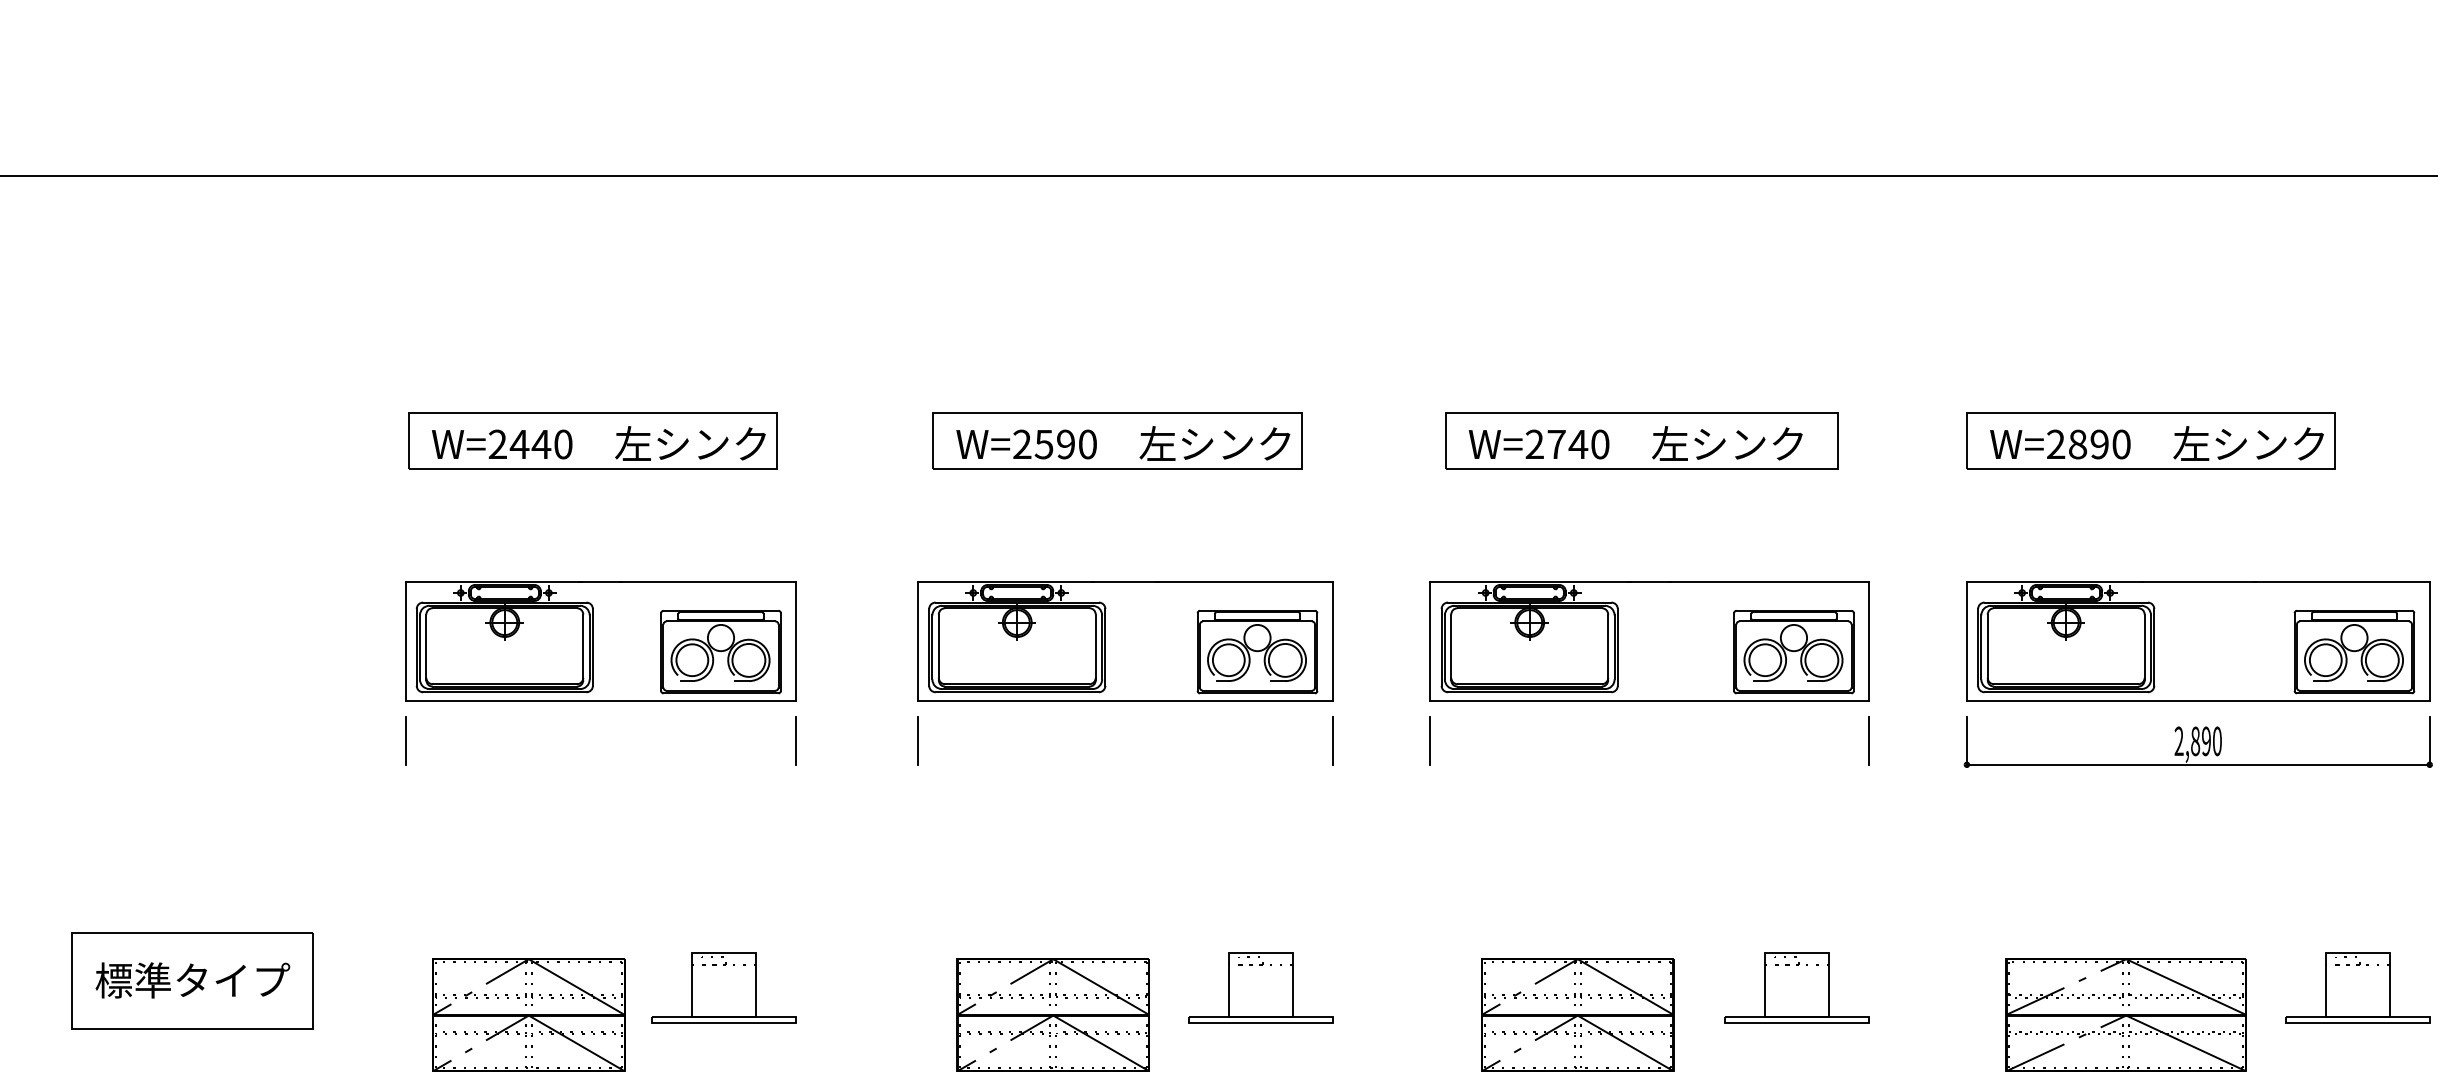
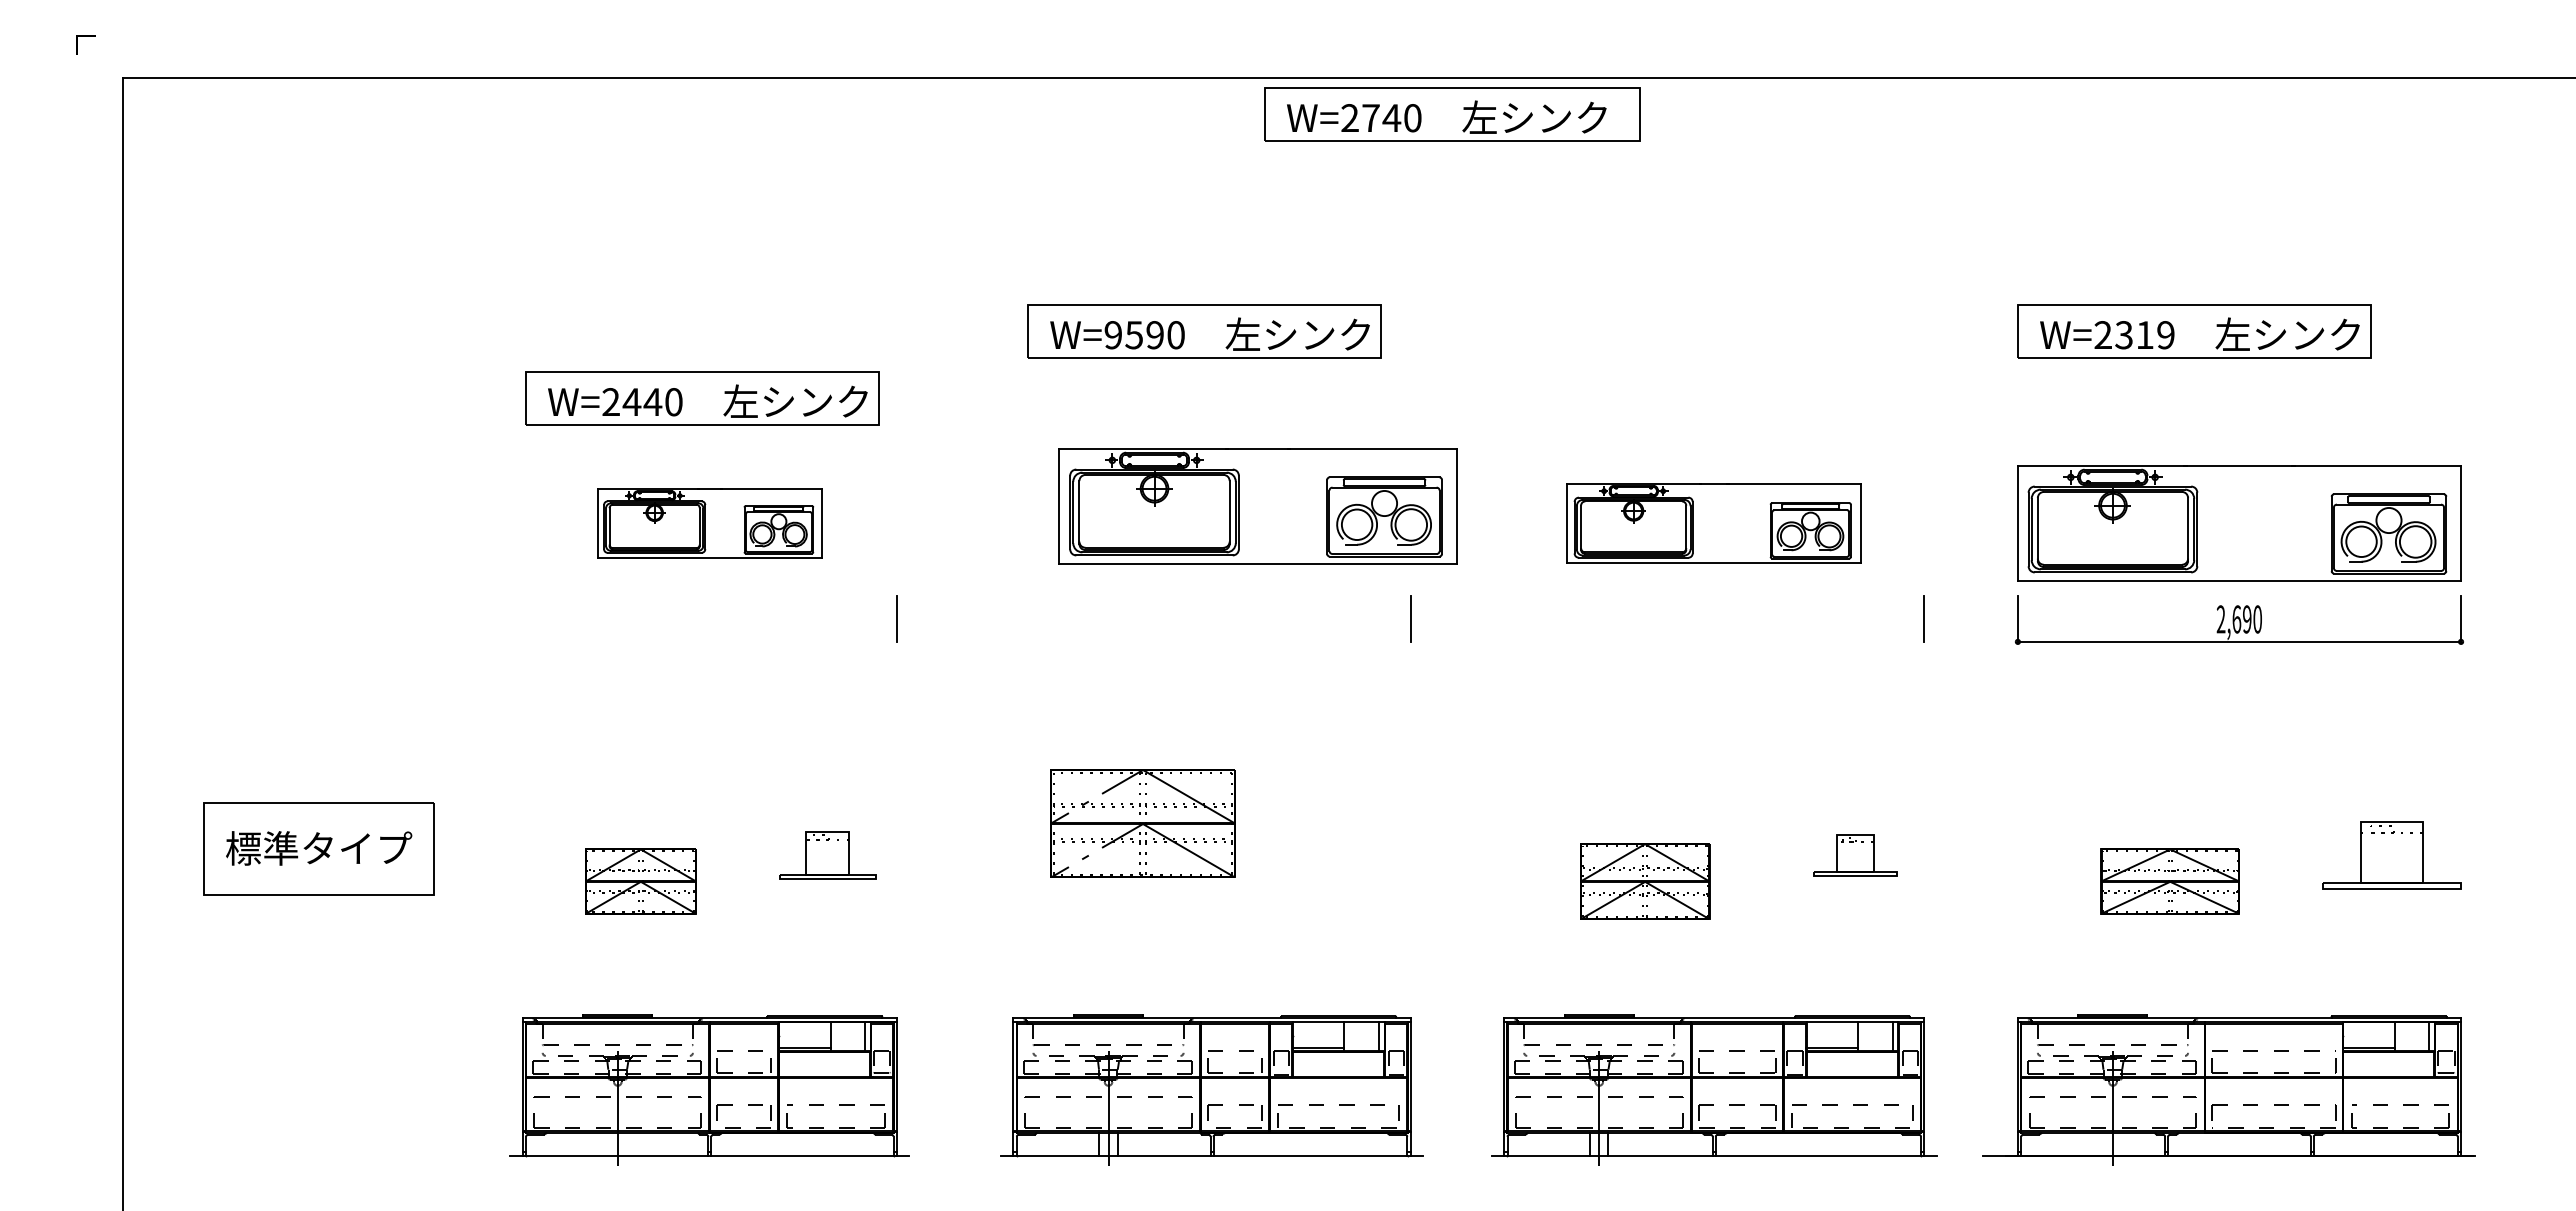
part: (593, 440) -> (702, 398), moved
part: (1641, 440) -> (1452, 114), moved
text: (1022, 444) -> (1113, 335), W=2590 -> W=9590
text: (2099, 444) -> (2144, 335), W=2890 -> W=2319
part: (600, 641) -> (709, 523), size x0.6
part: (1124, 641) -> (1257, 506), moved
part: (1649, 641) -> (1713, 523), size x0.7
line: (405, 740) -> (522, 618), removed
line: (918, 740) -> (1013, 618), removed
line: (1430, 740) -> (1504, 618), removed
text: (2195, 741) -> (2236, 619), 2,890 -> 2,690
part: (723, 987) -> (827, 855), size x0.7
part: (1260, 987) -> (1341, 855), removed
part: (1796, 987) -> (1854, 855), size x0.6
part: (528, 1015) -> (640, 881), size x0.6
part: (1052, 1015) -> (1142, 823), moved
part: (1576, 1015) -> (1644, 881), size x0.7
part: (2125, 1015) -> (2169, 881), size x0.6

